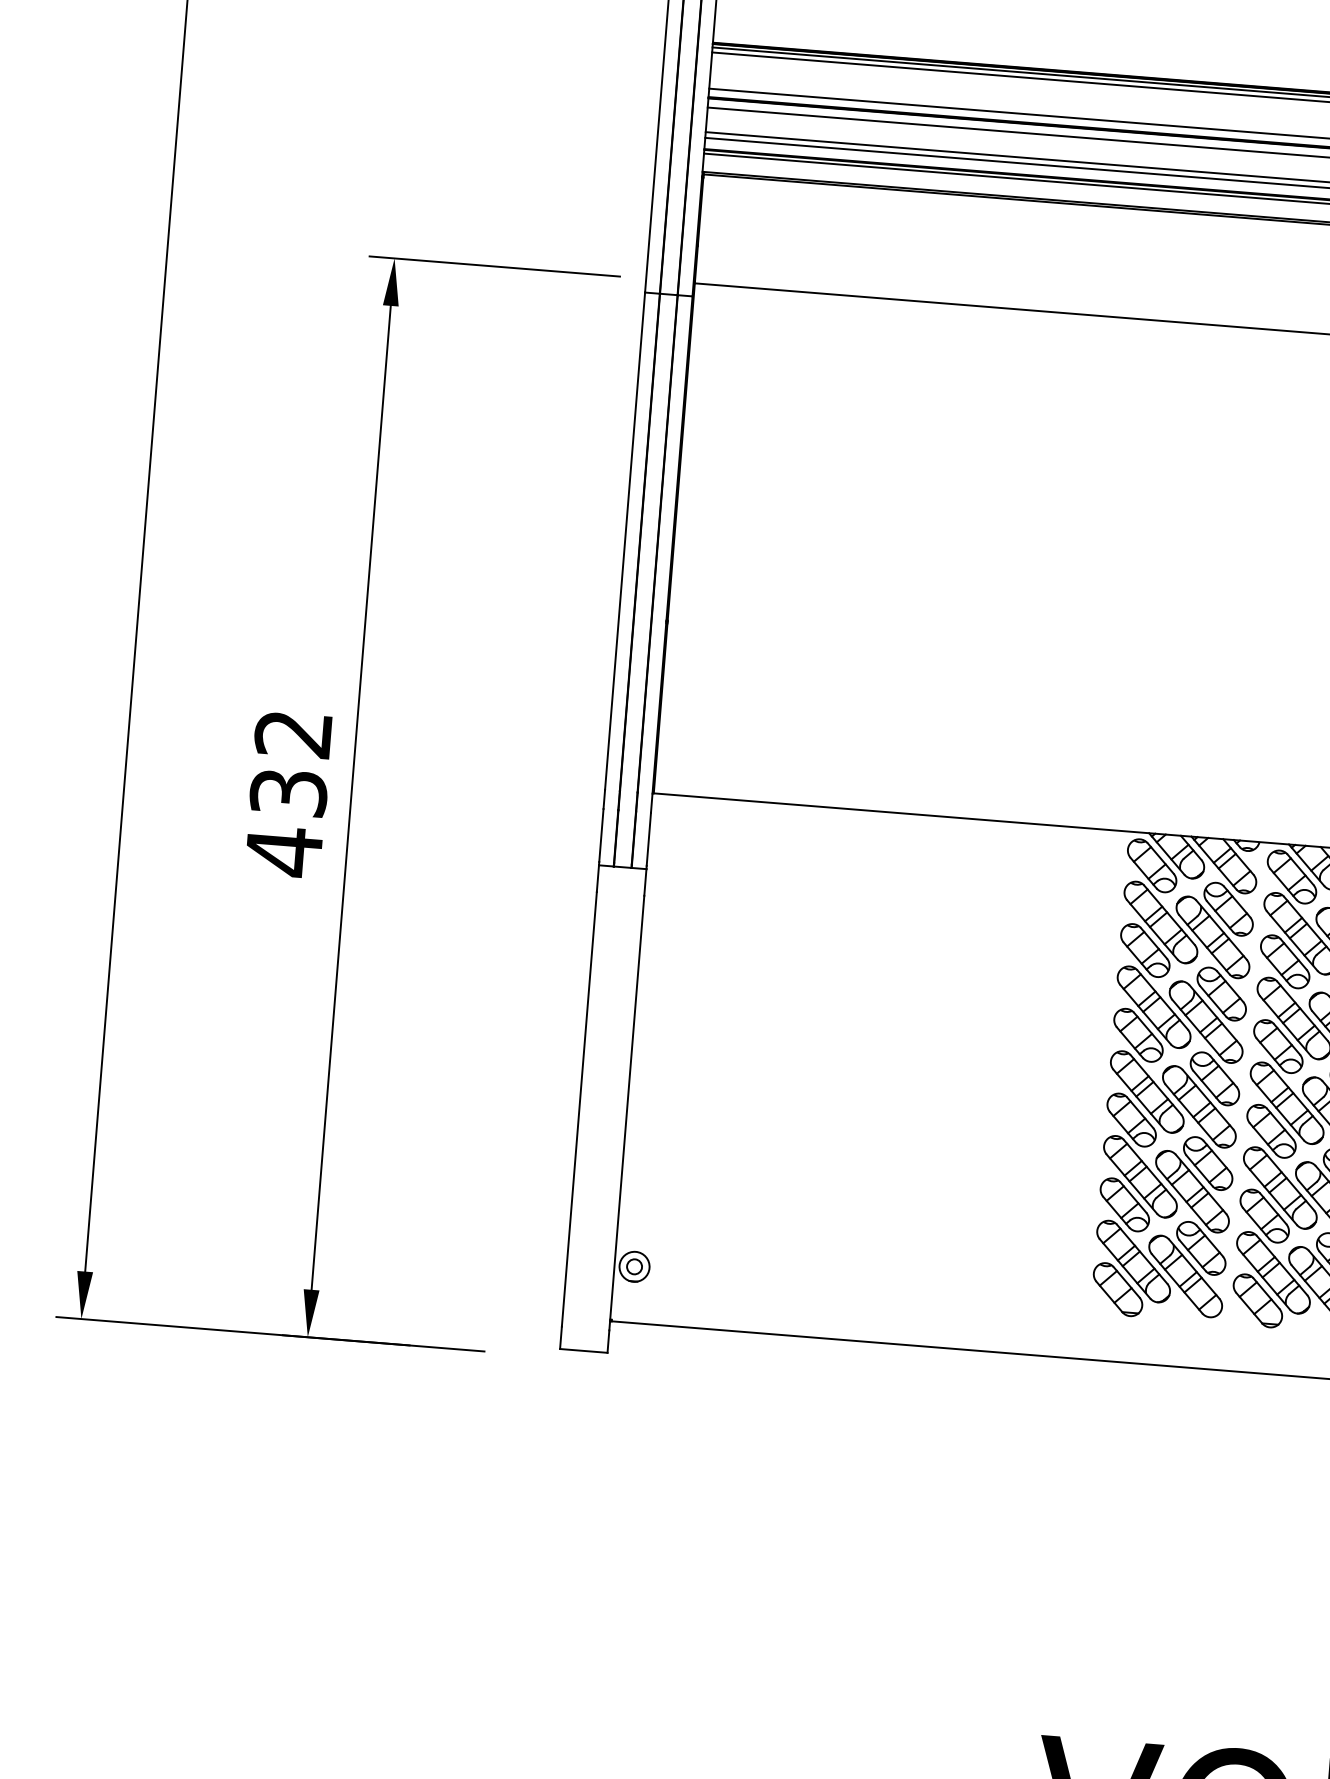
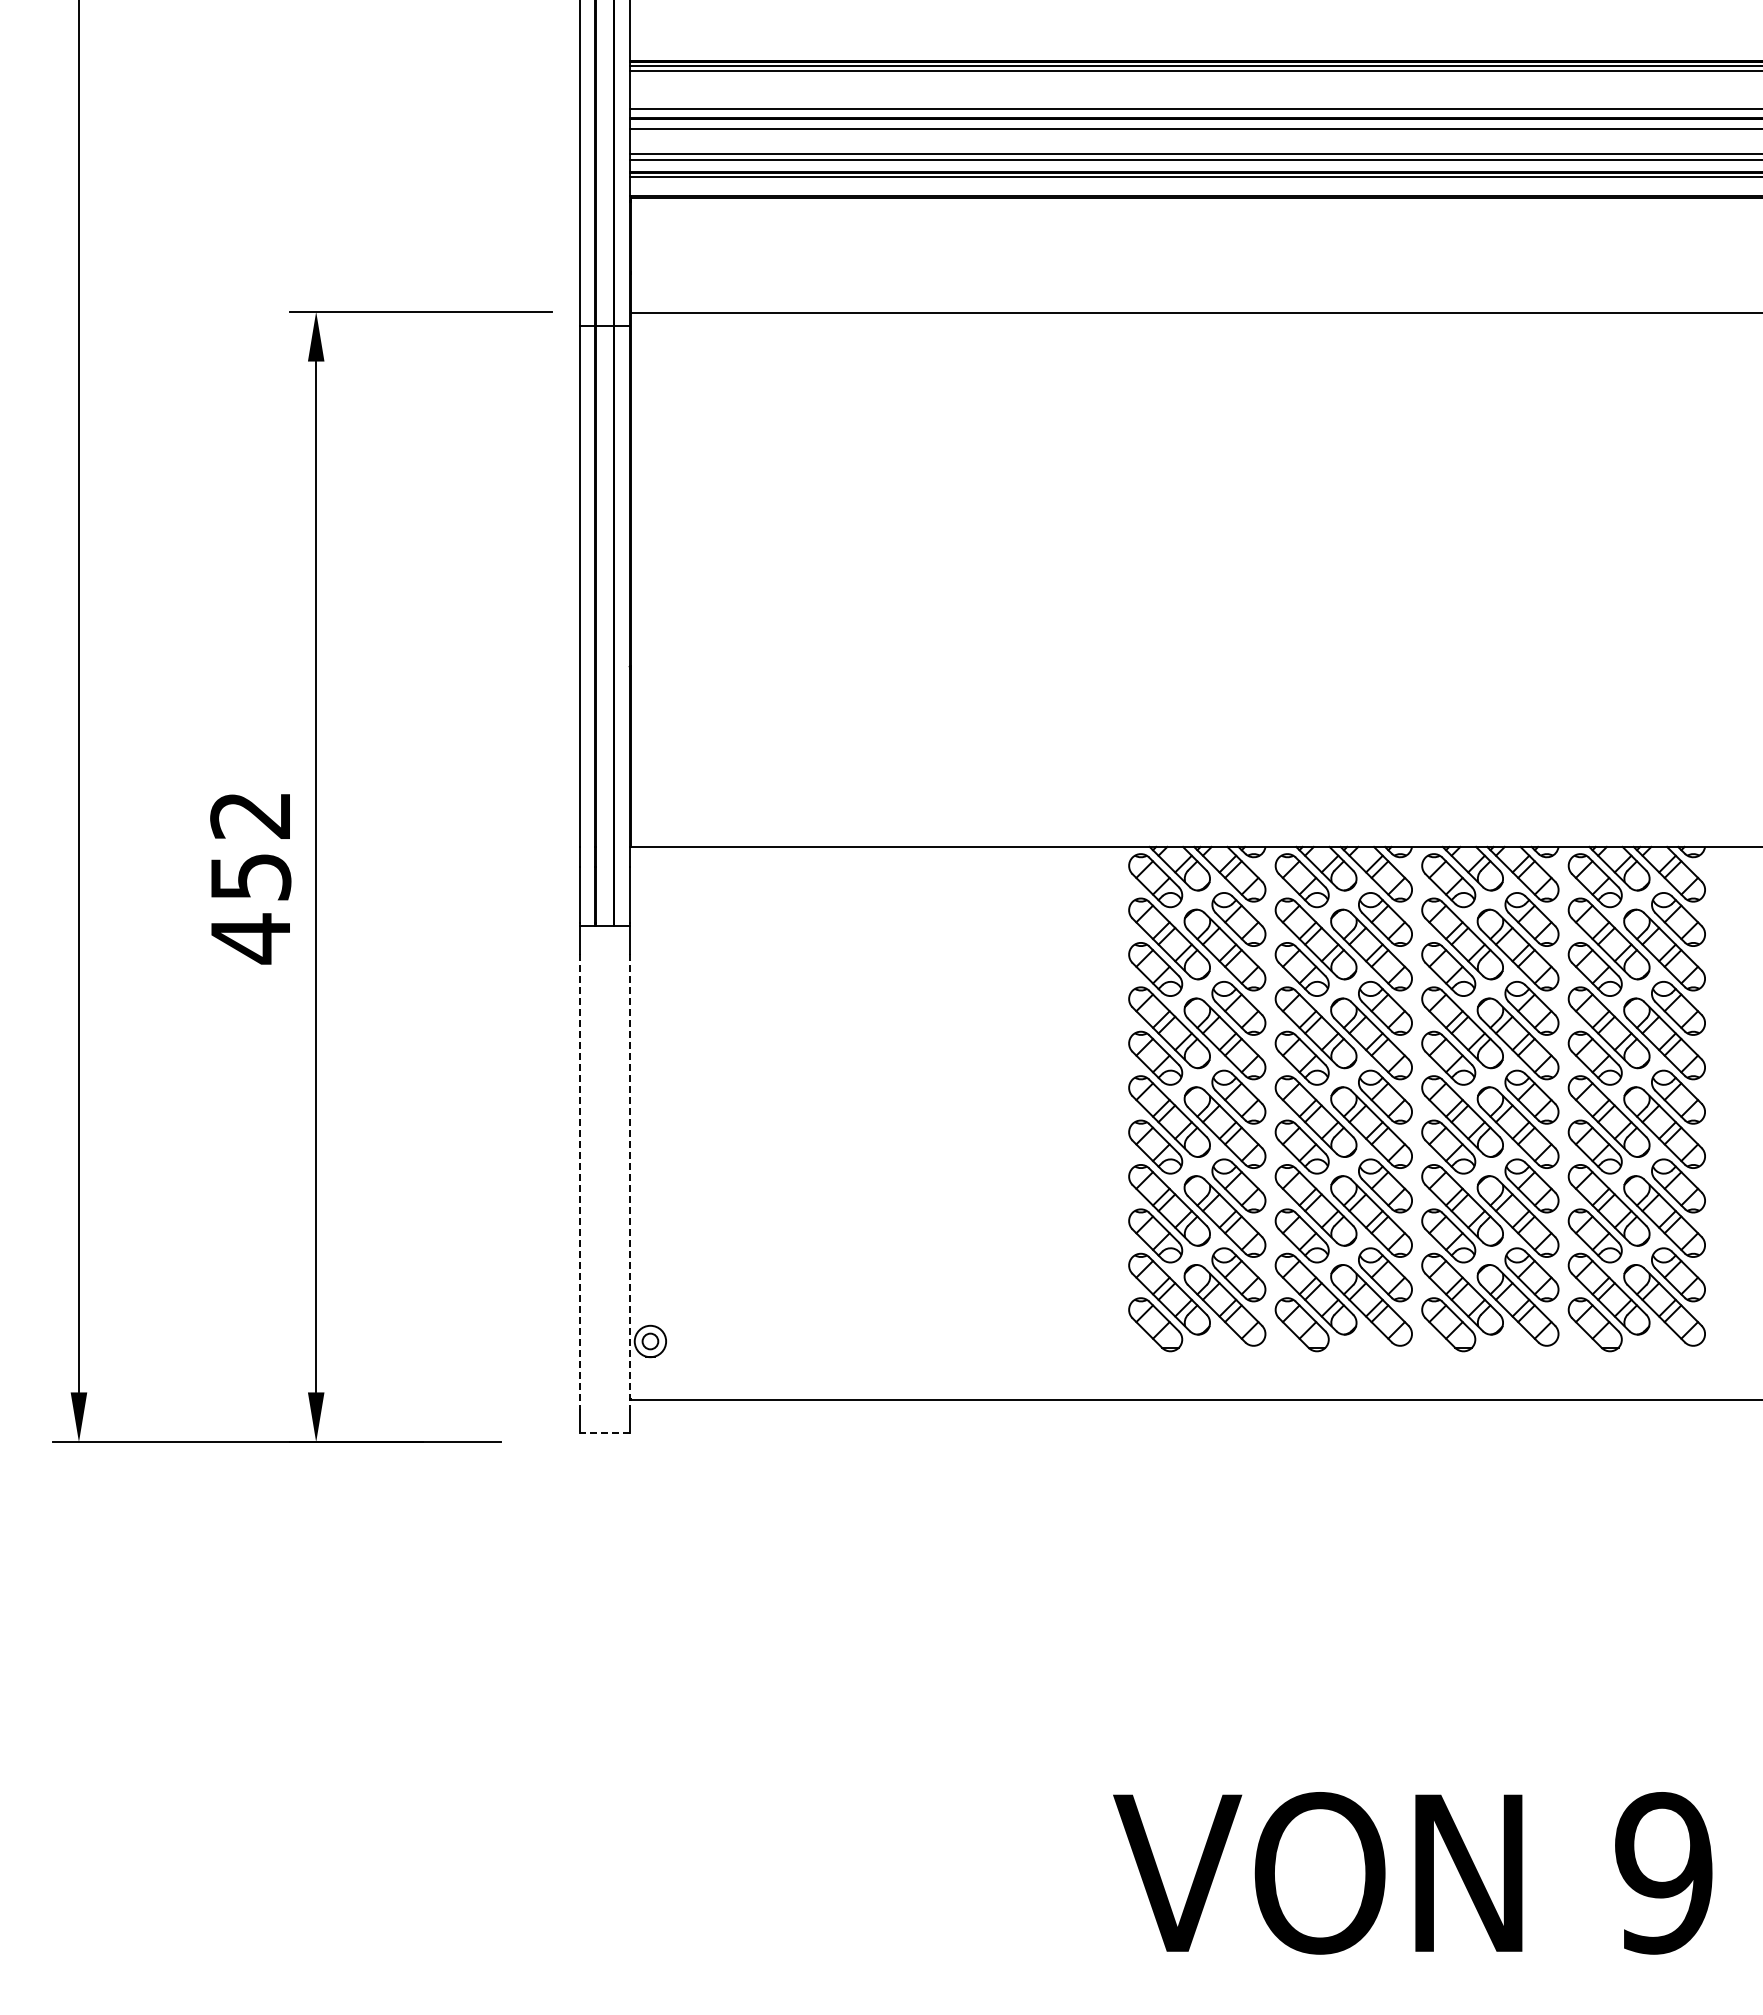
text: (288, 793) -> (250, 877), 432 -> 452
line: (579, 1109) -> (579, 1182), solid -> dashed
line: (626, 1113) -> (629, 1182), solid -> dashed
line: (583, 1351) -> (604, 1433), solid -> dashed

